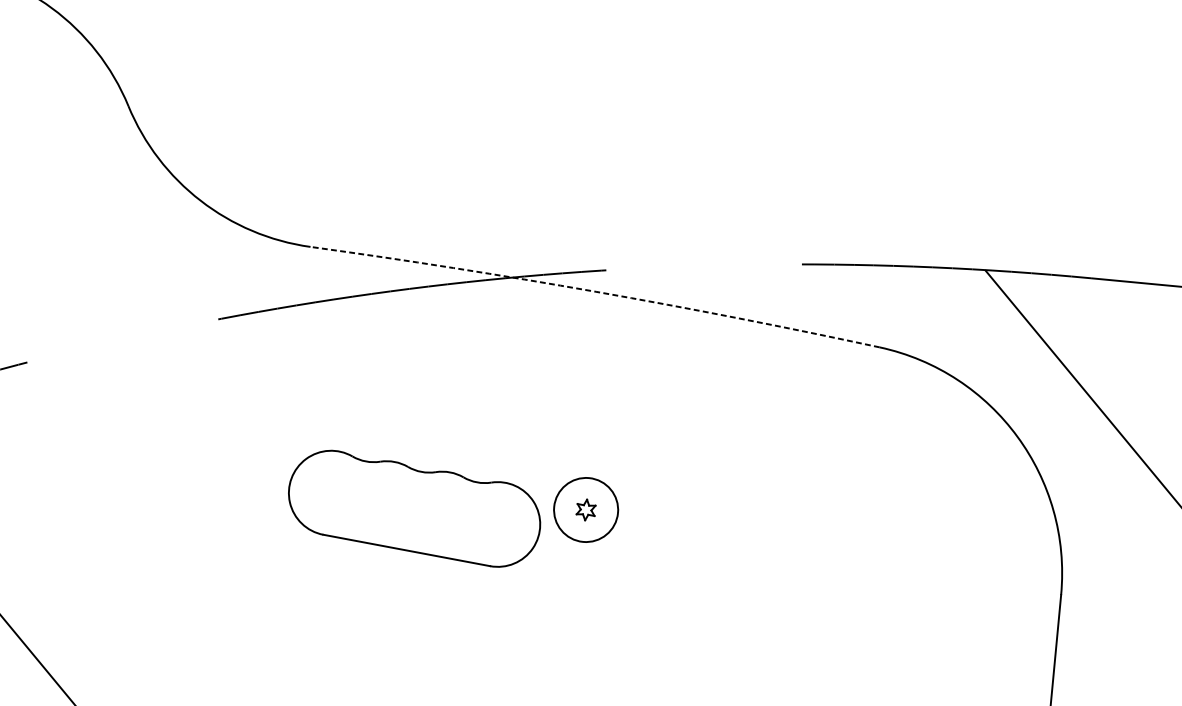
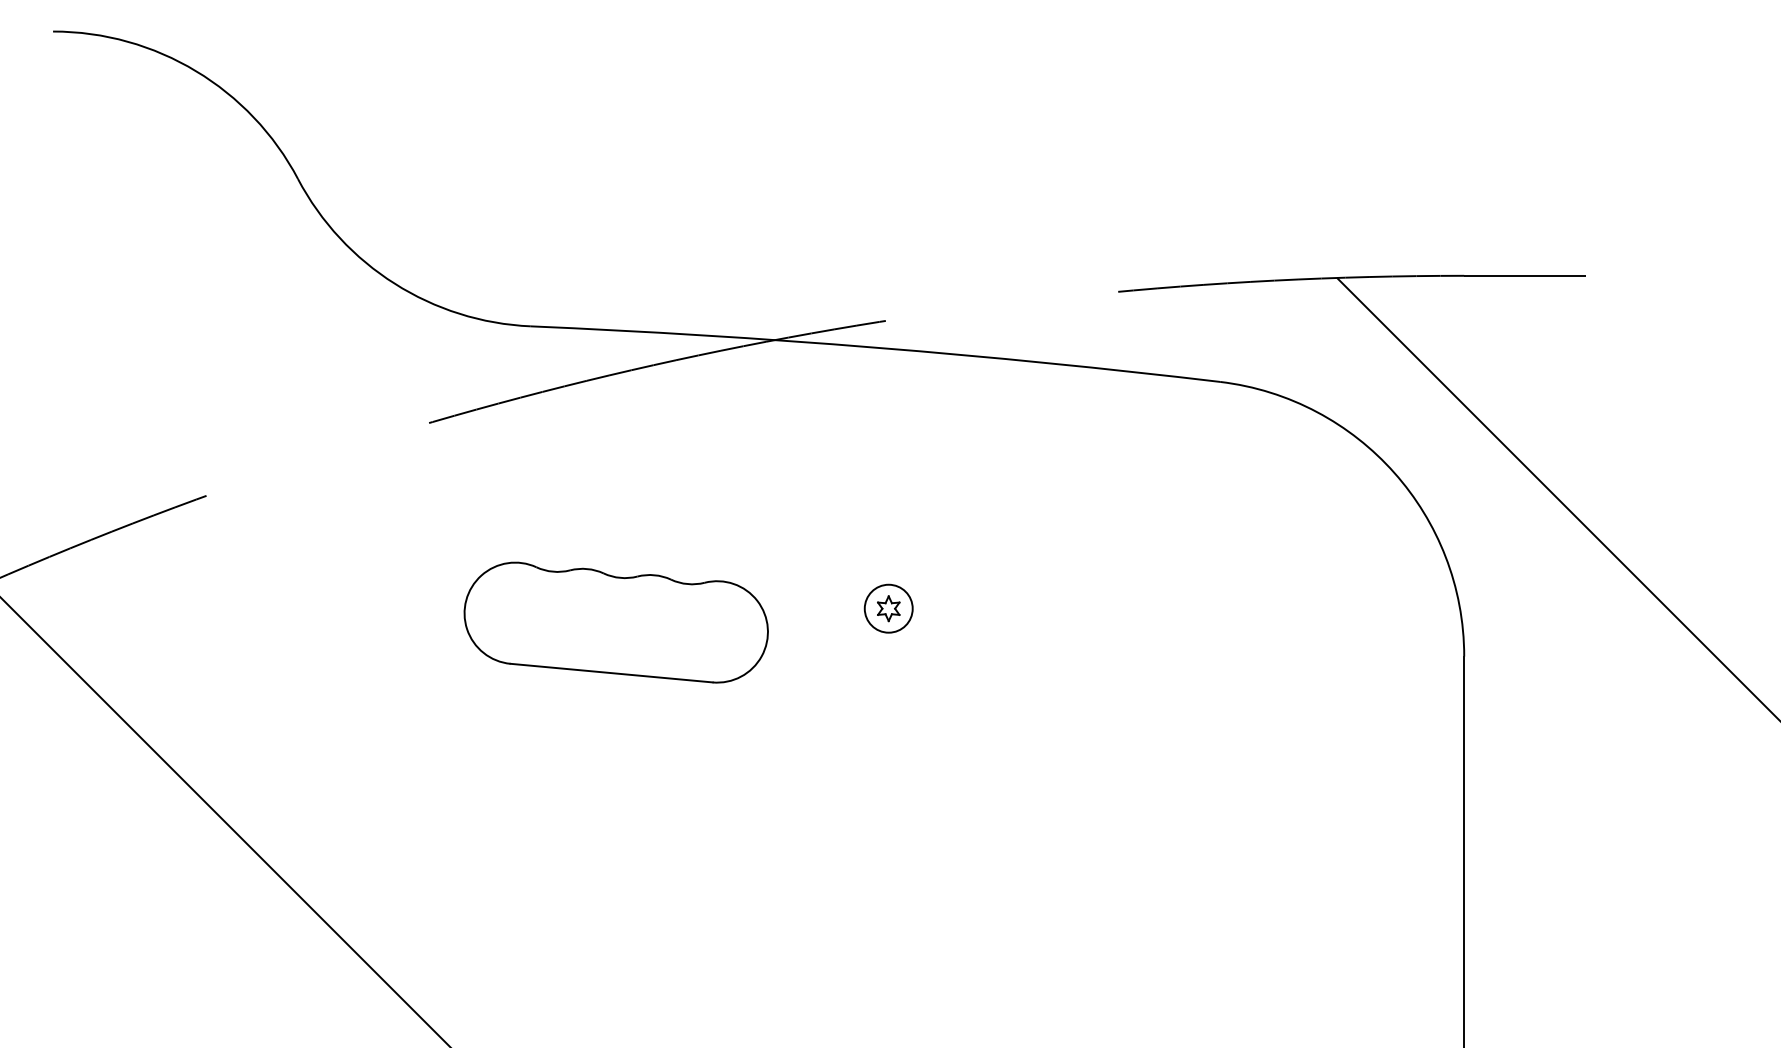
arc: (596, 291) -> (876, 347), dashed -> solid
part: (413, 508) -> (615, 622), moved
circle: (585, 509) -> (888, 608), size x0.62

